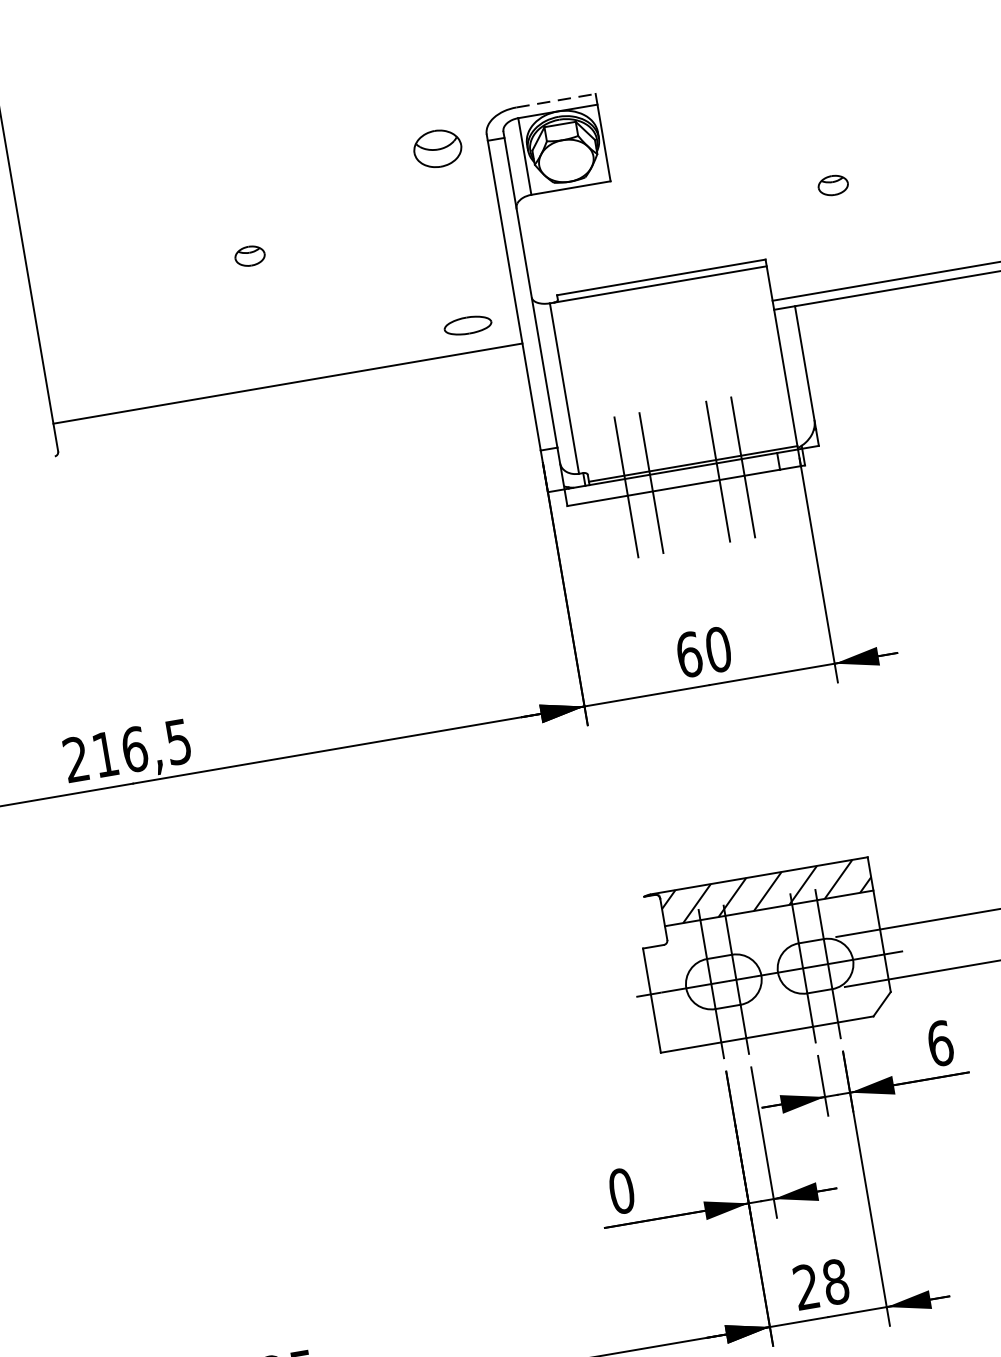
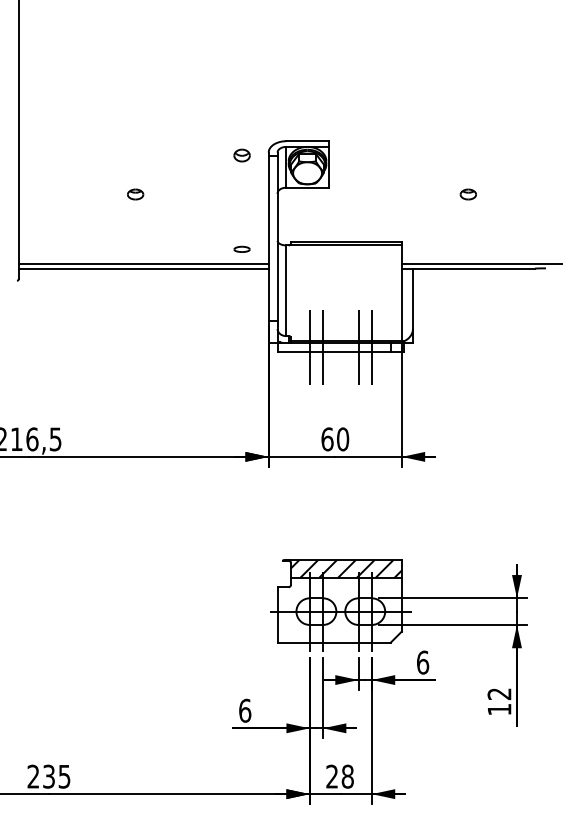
line: (557, 100) -> (308, 141), dashed -> solid
part: (436, 148) -> (241, 155), size x0.62
part: (831, 185) -> (467, 194), moved
part: (466, 323) -> (241, 248), size x0.62
line: (288, 392) -> (143, 268), added
text: (622, 1190) -> (245, 710), 0 -> 6

